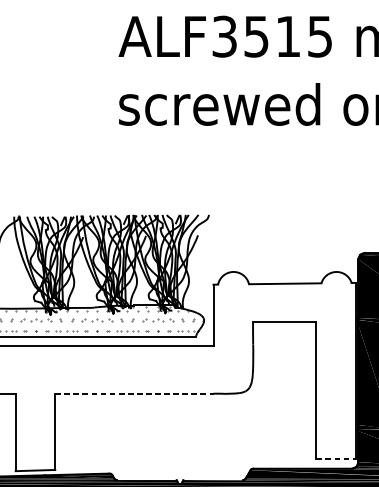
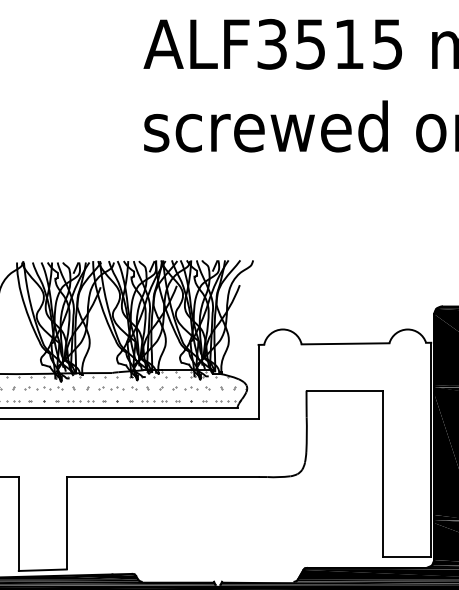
line: (134, 394) -> (162, 477), dashed -> solid
line: (336, 459) -> (407, 556), dashed -> solid

